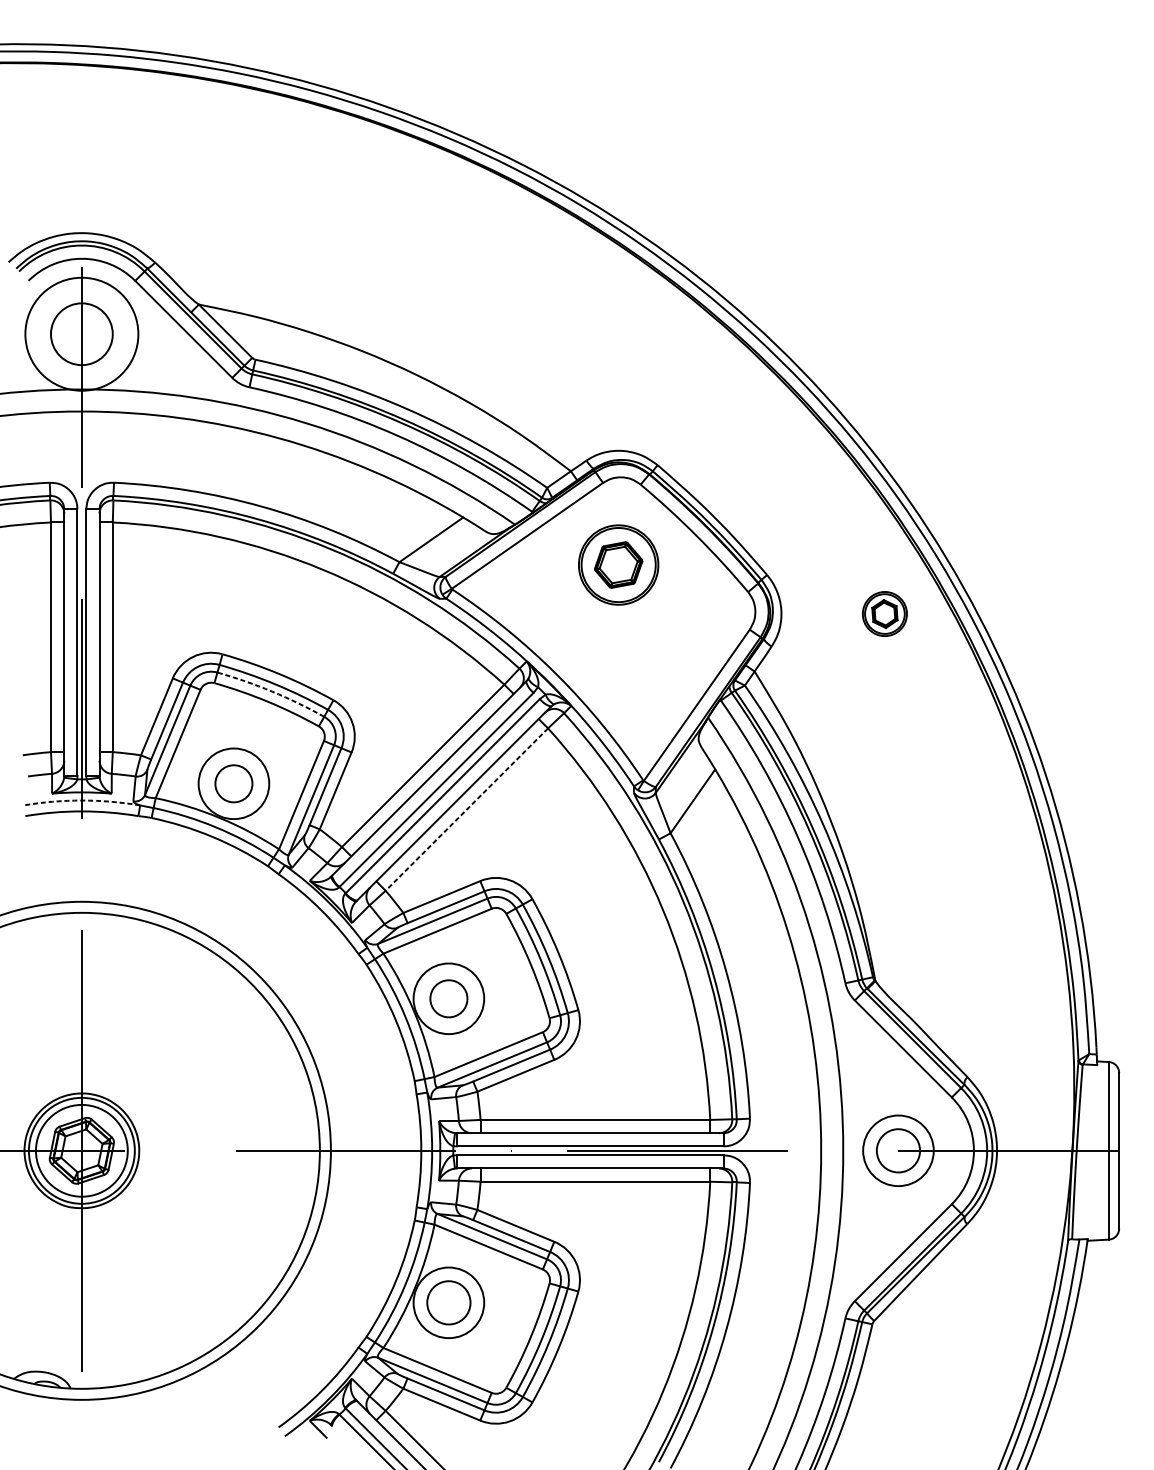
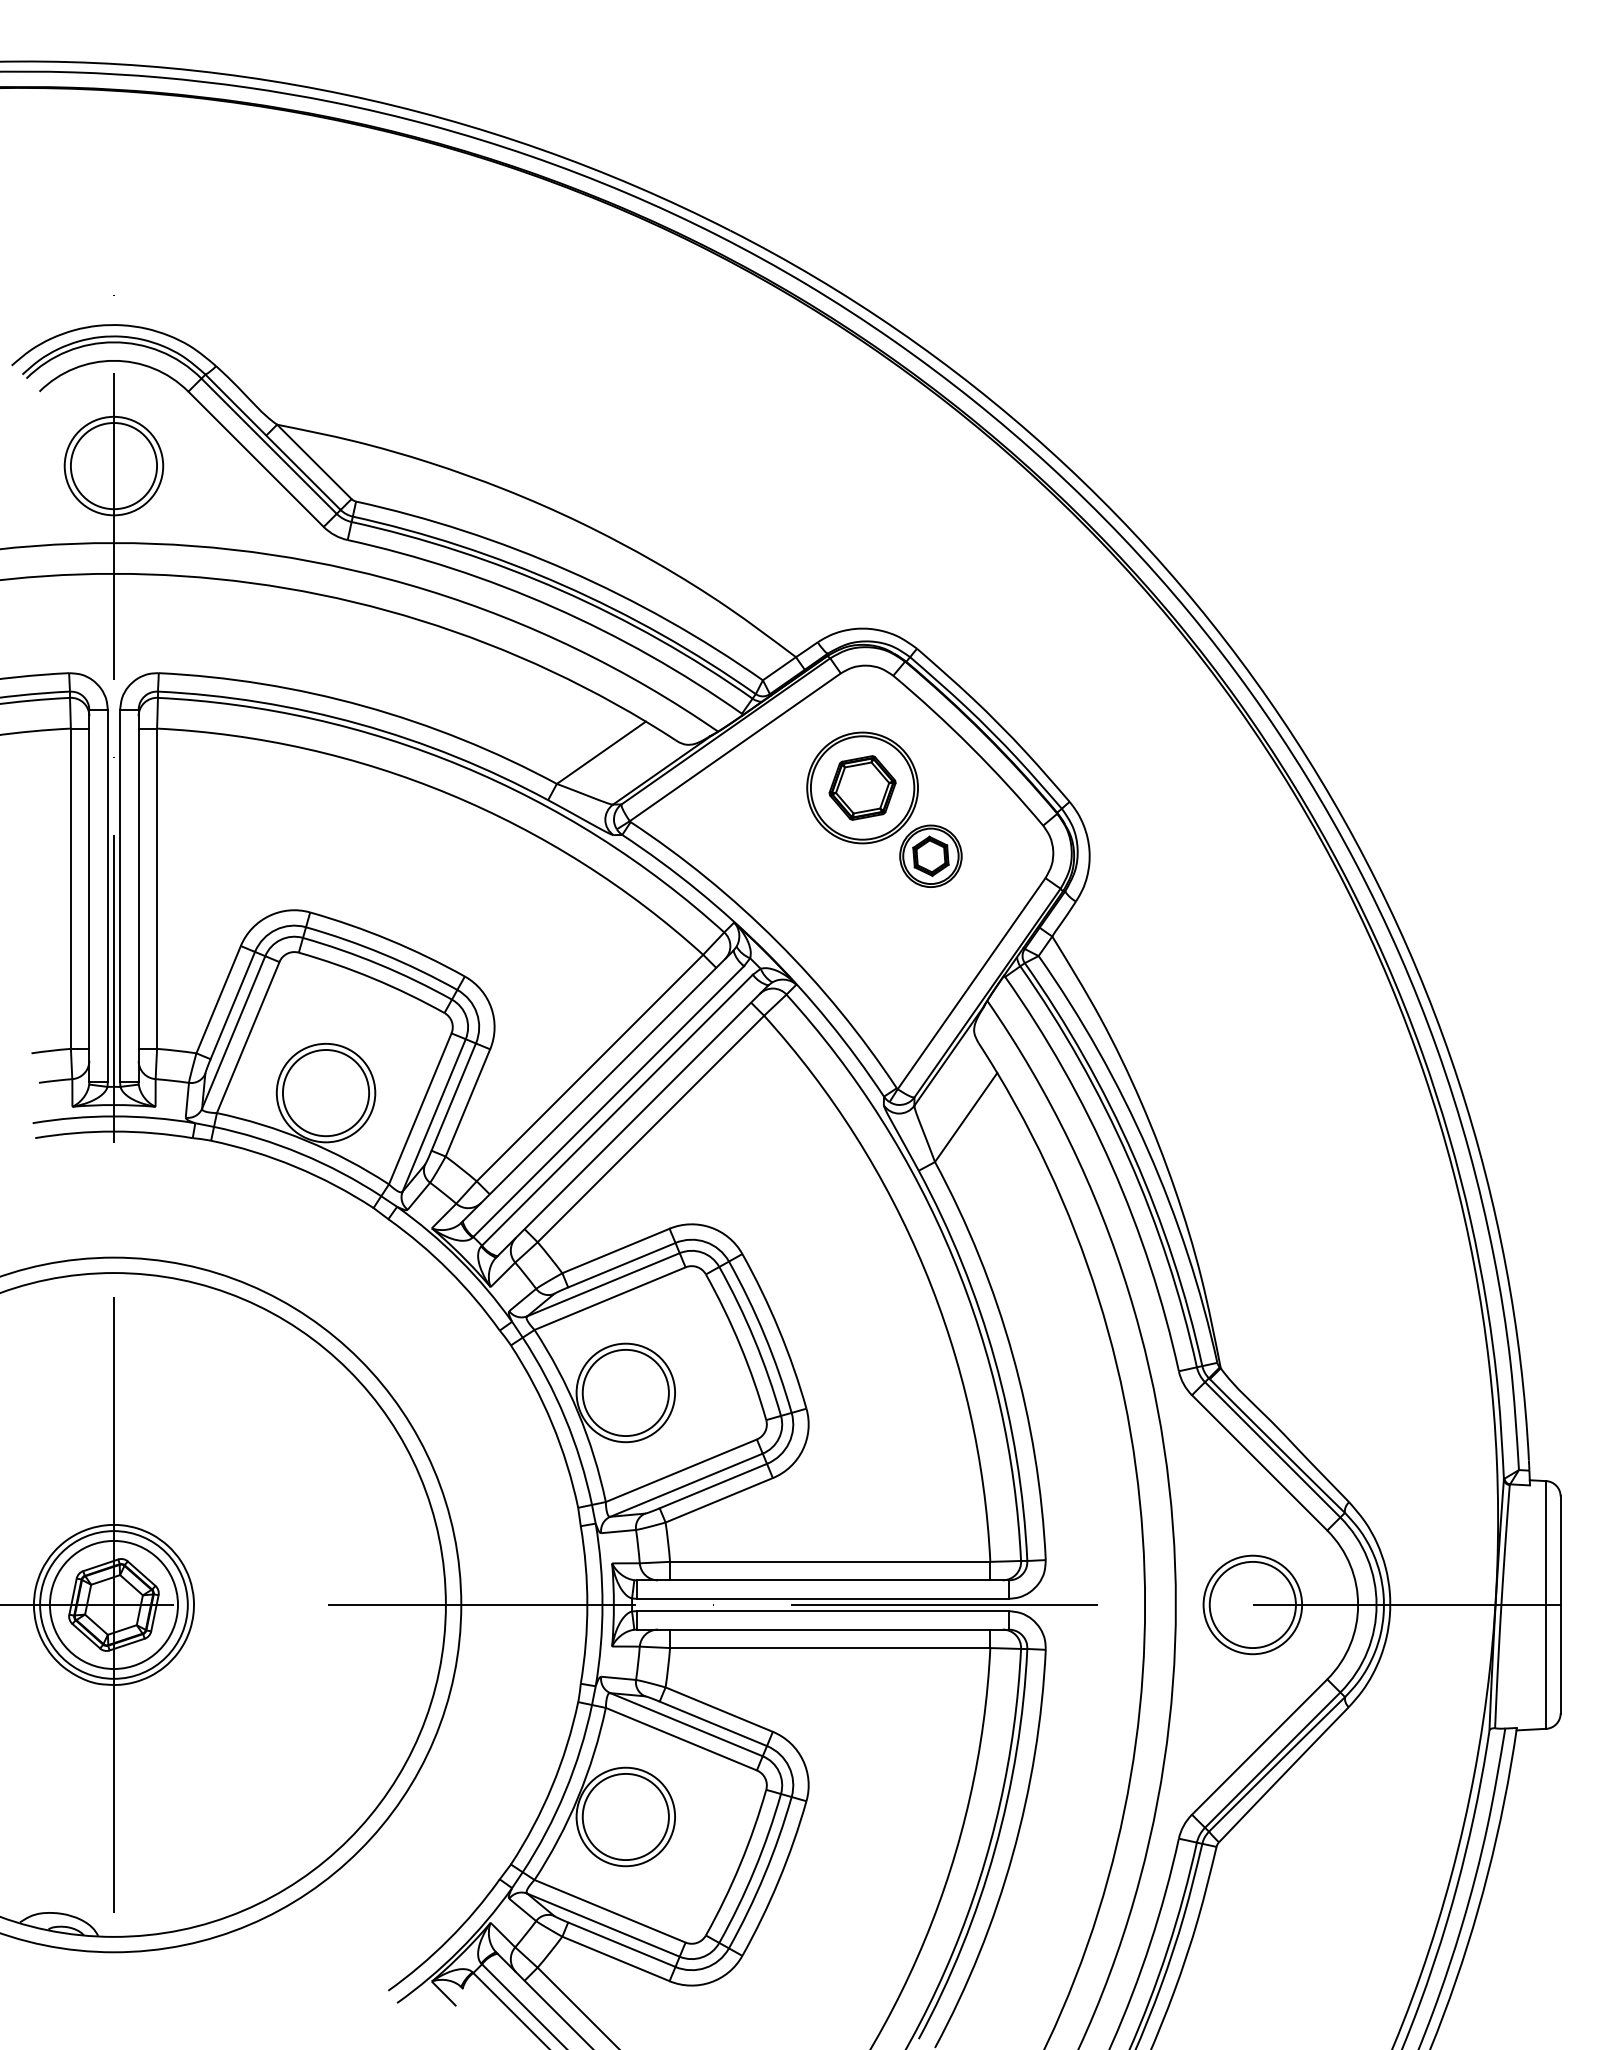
circle: (81, 333) -> (113, 465), size x0.62
part: (884, 613) -> (930, 855), moved
arc: (272, 691) -> (379, 964), dashed -> solid
circle: (233, 784) -> (325, 1093), size x1.67
arc: (81, 800) -> (113, 1116), dashed -> solid
line: (466, 809) -> (650, 1129), dashed -> solid
circle: (448, 998) -> (625, 1392), size x1.67
circle: (898, 1150) -> (1252, 1604), size x1.43
circle: (448, 1302) -> (625, 1816), size x1.43

